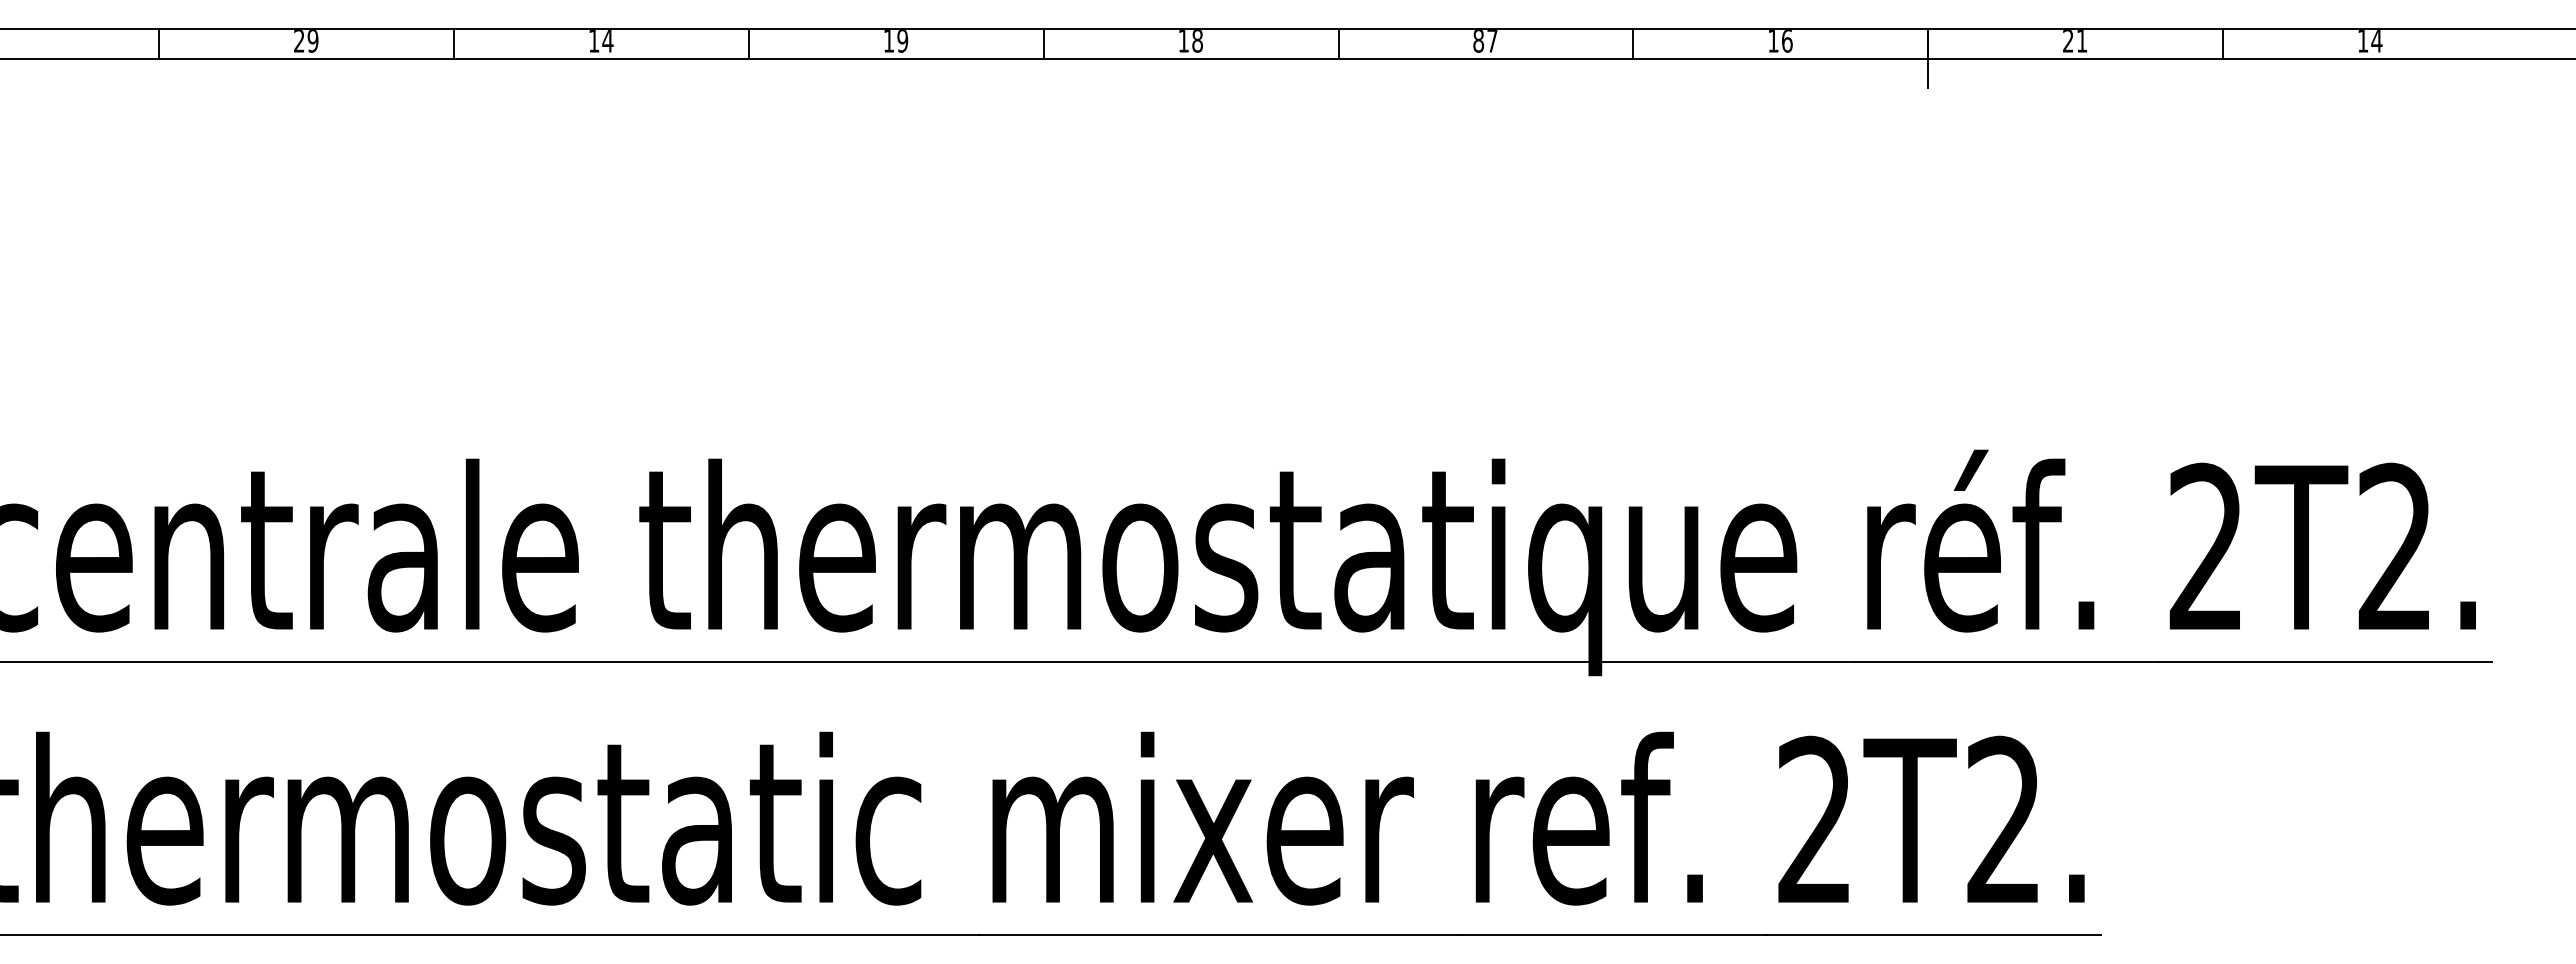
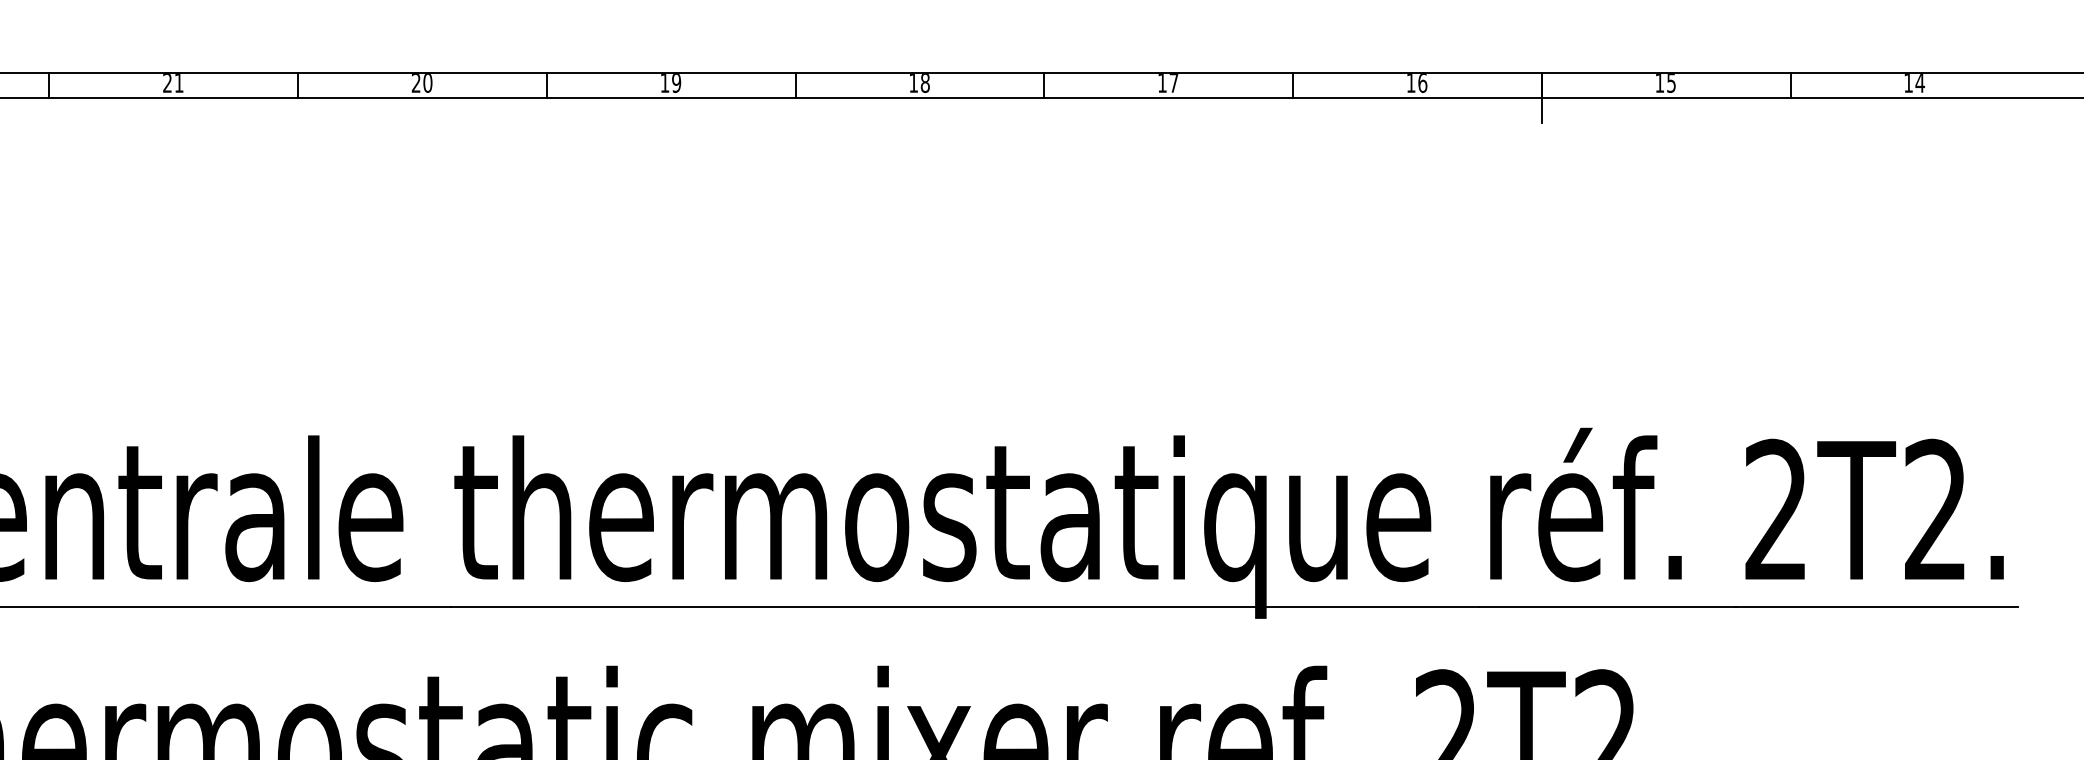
text: (312, 41) -> (178, 83), 29 -> 21
text: (601, 41) -> (422, 83), 14 -> 20
text: (1478, 41) -> (1162, 83), 87 -> 17
text: (2075, 41) -> (1665, 83), 21 -> 15

